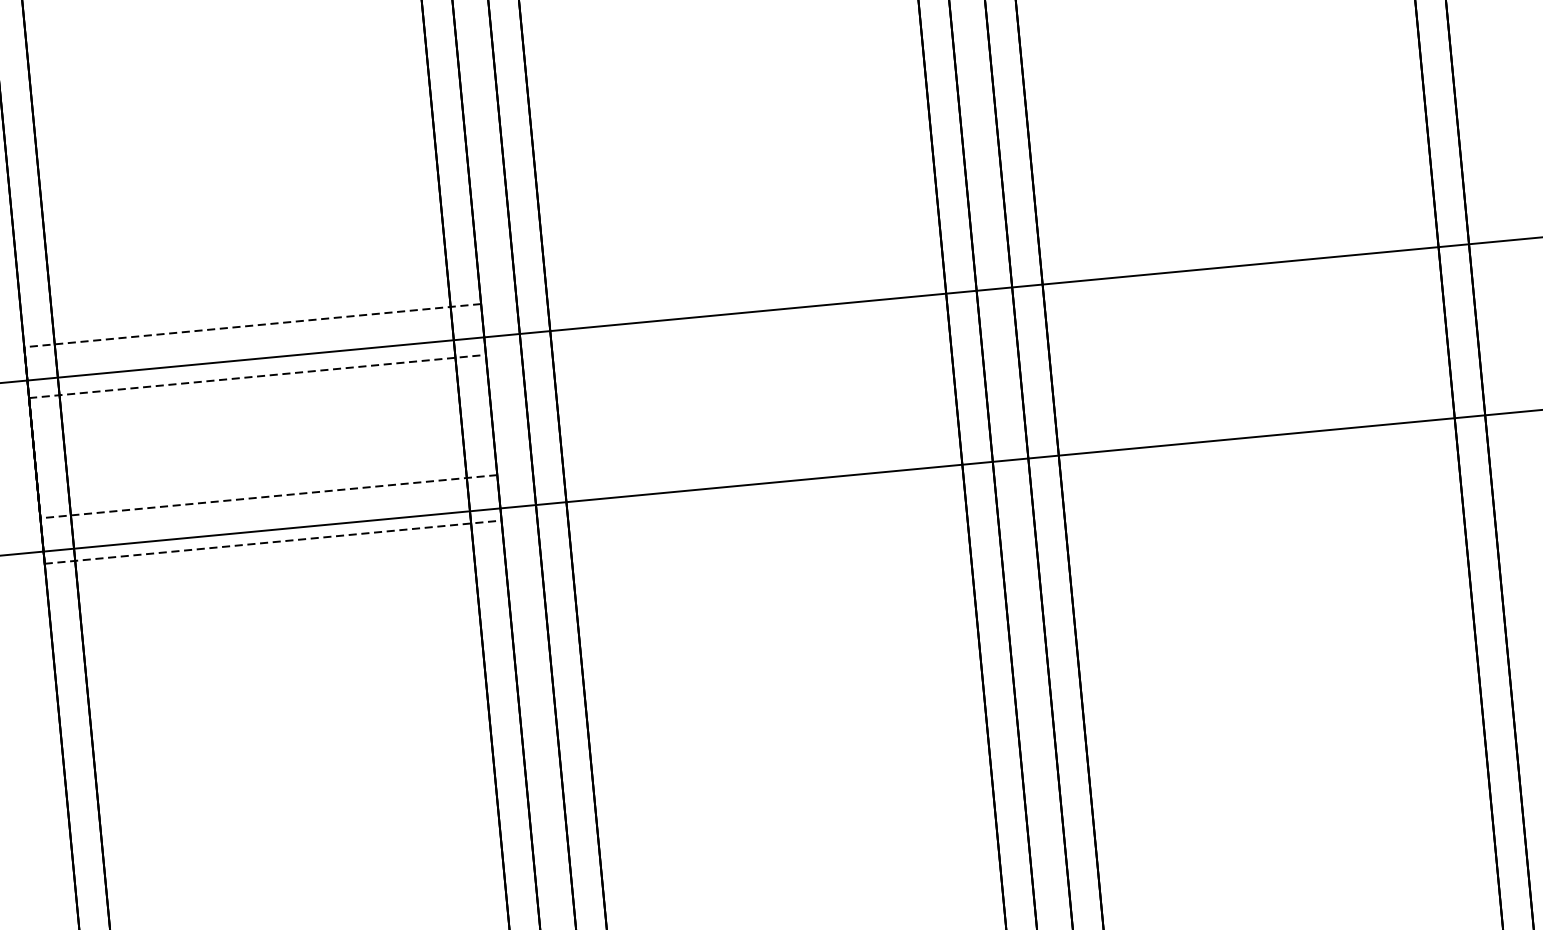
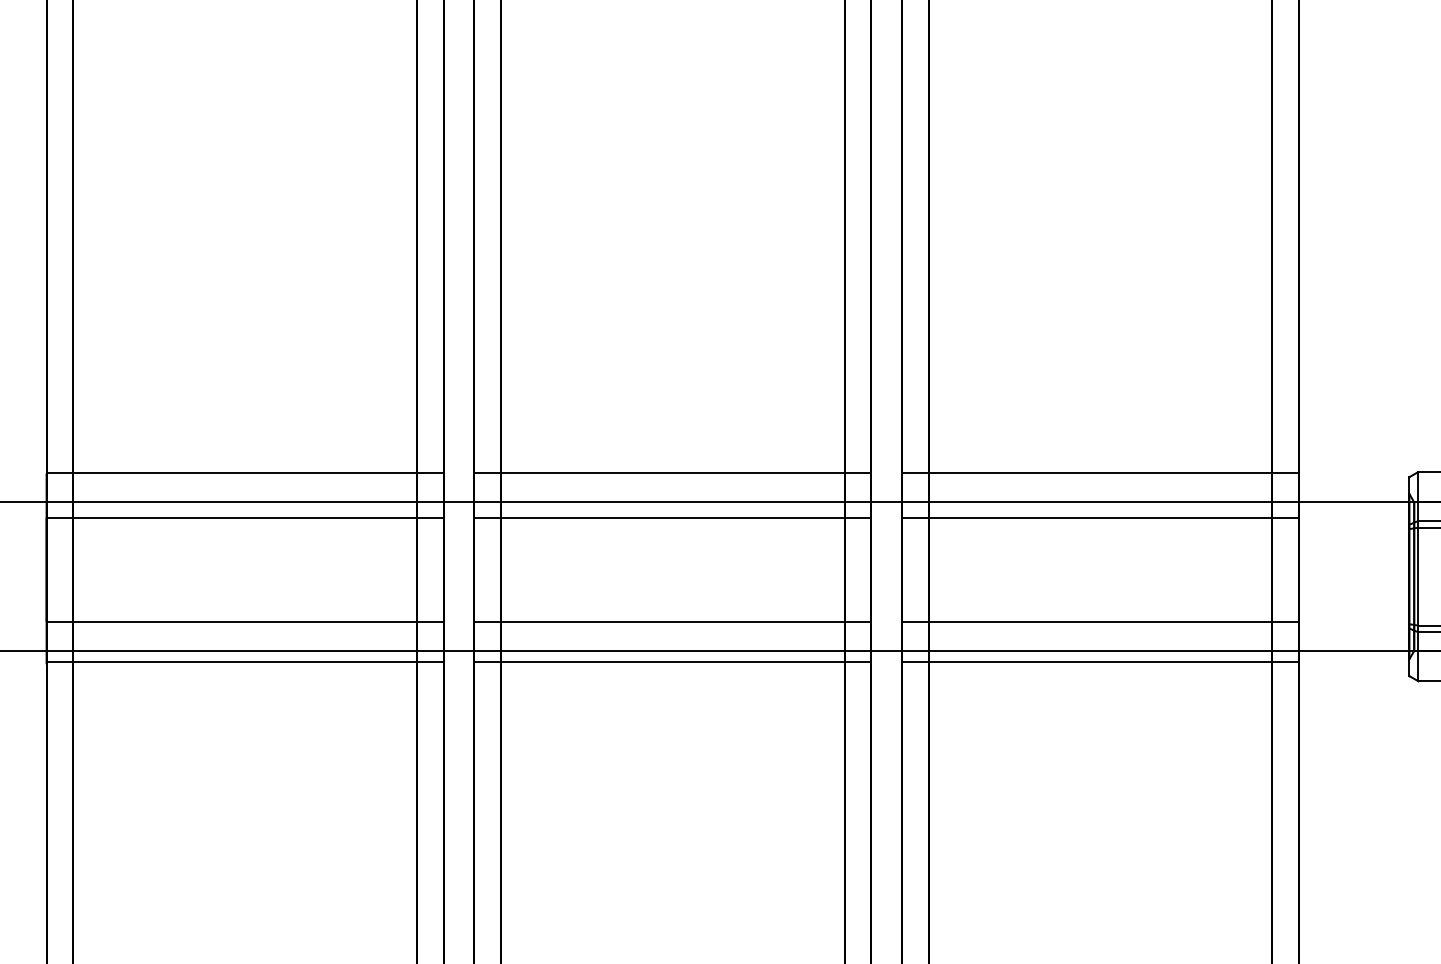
line: (1237, 232) -> (1100, 473), added
line: (744, 279) -> (672, 473), added
line: (1242, 283) -> (1100, 517), added
line: (251, 325) -> (244, 473), dashed -> solid
line: (749, 329) -> (672, 517), added
line: (257, 376) -> (245, 517), dashed -> solid
line: (1253, 404) -> (1100, 622), added
line: (1257, 449) -> (1100, 661), added
line: (760, 450) -> (672, 622), added
line: (765, 495) -> (672, 661), added
line: (268, 497) -> (244, 622), dashed -> solid
line: (273, 542) -> (245, 661), dashed -> solid

